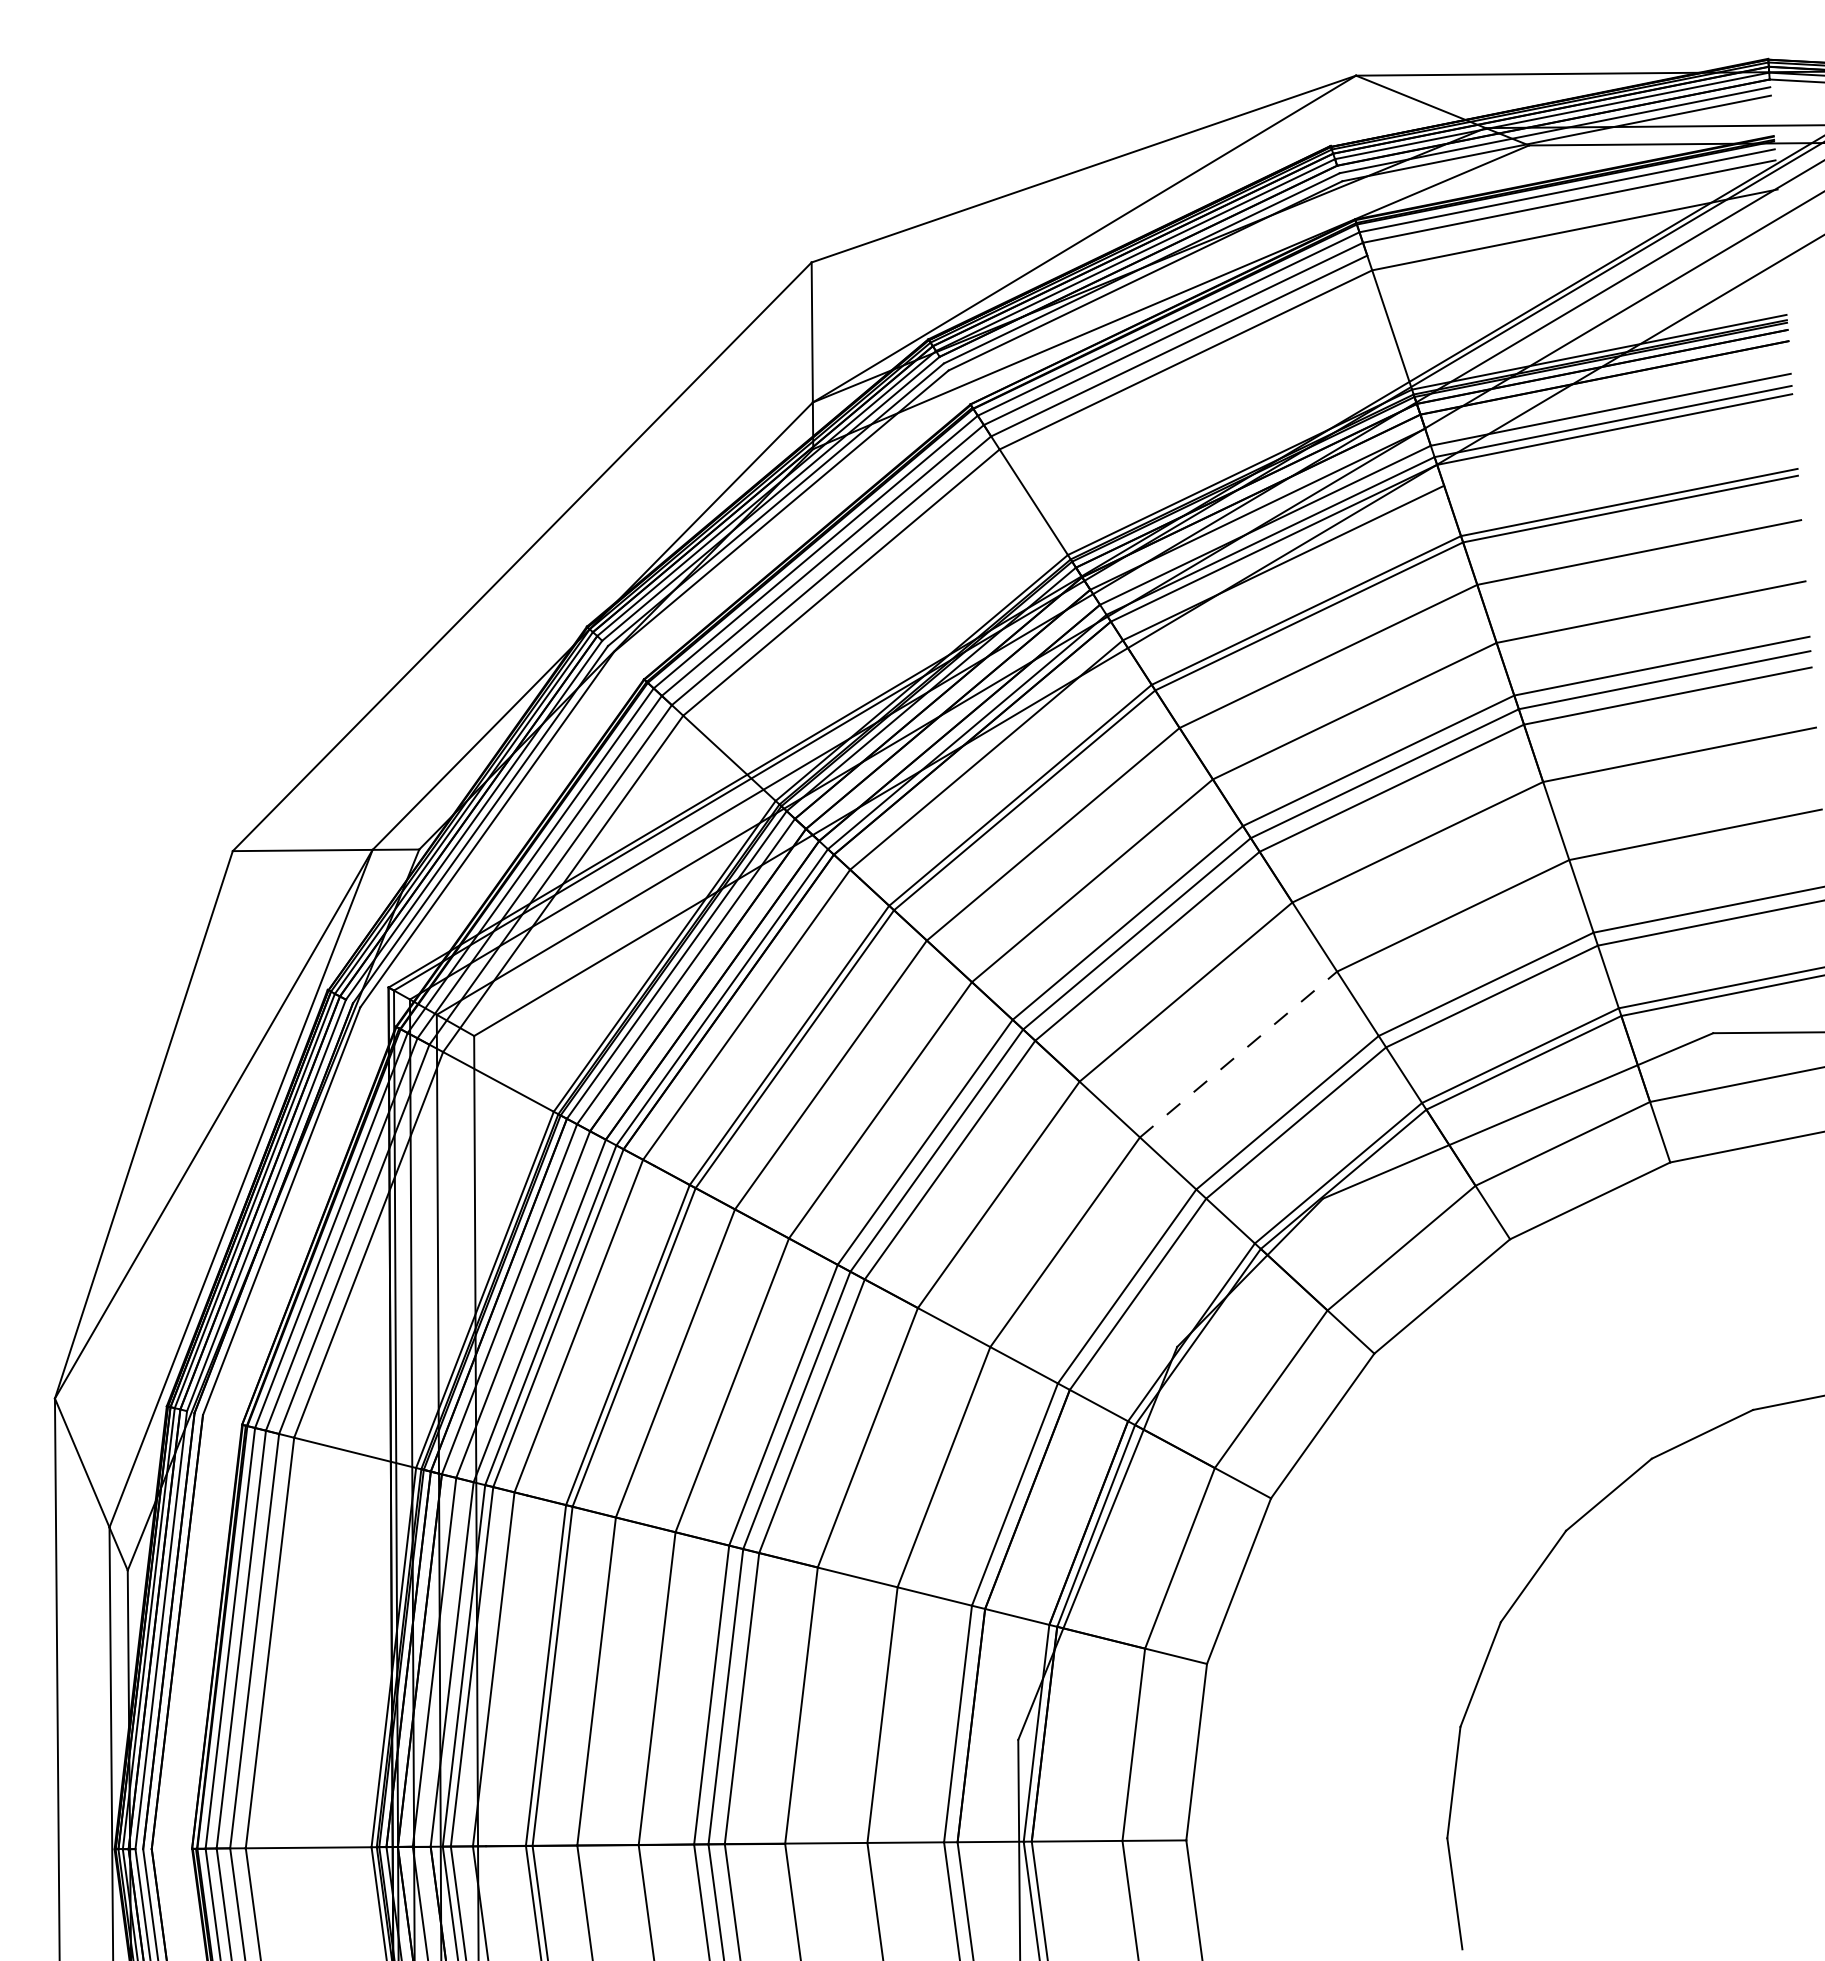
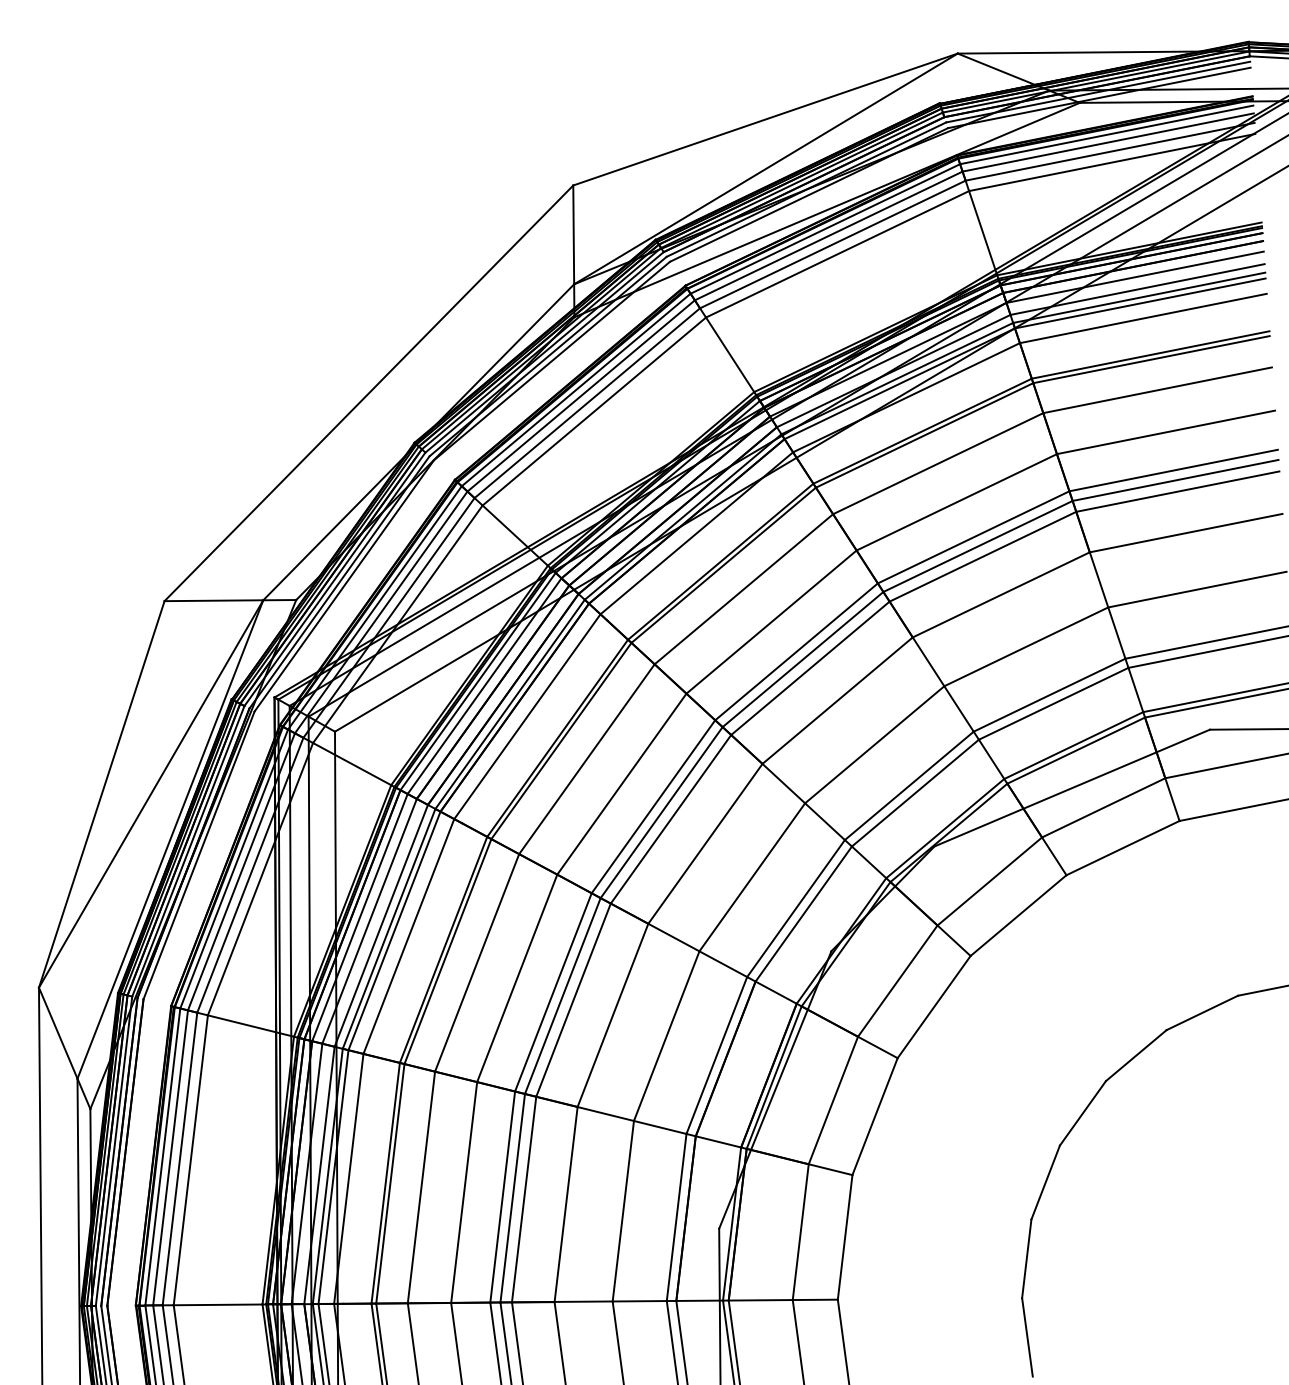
line: (1571, 214) -> (1109, 151), added
line: (1607, 392) -> (1135, 277), added
line: (1618, 450) -> (1143, 318), added
line: (1238, 1054) -> (874, 744), dashed -> solid

